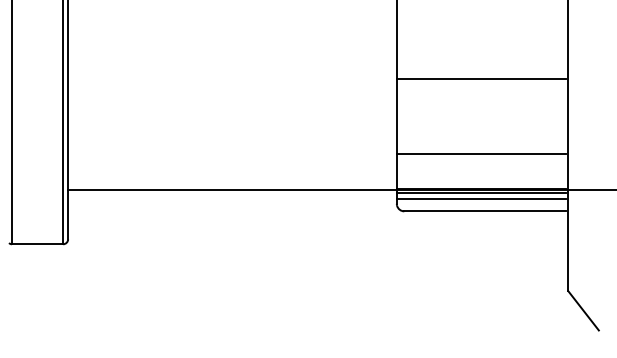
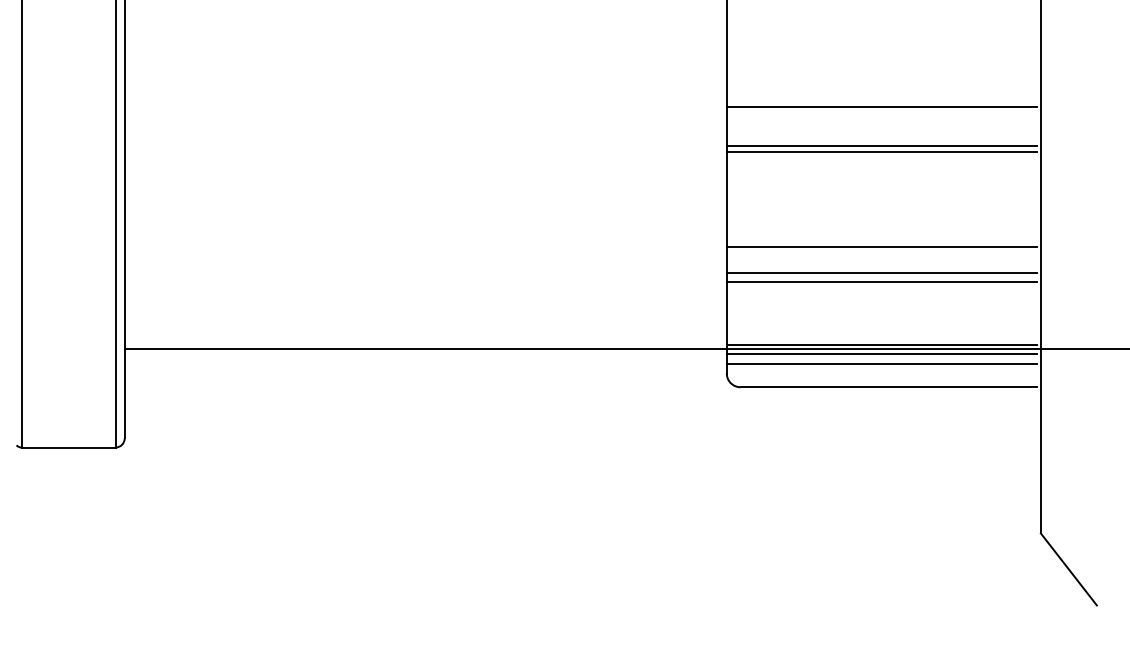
line: (481, 58) -> (881, 107), added
line: (481, 83) -> (881, 153), added
line: (481, 134) -> (881, 246), added
line: (481, 148) -> (881, 272), added

